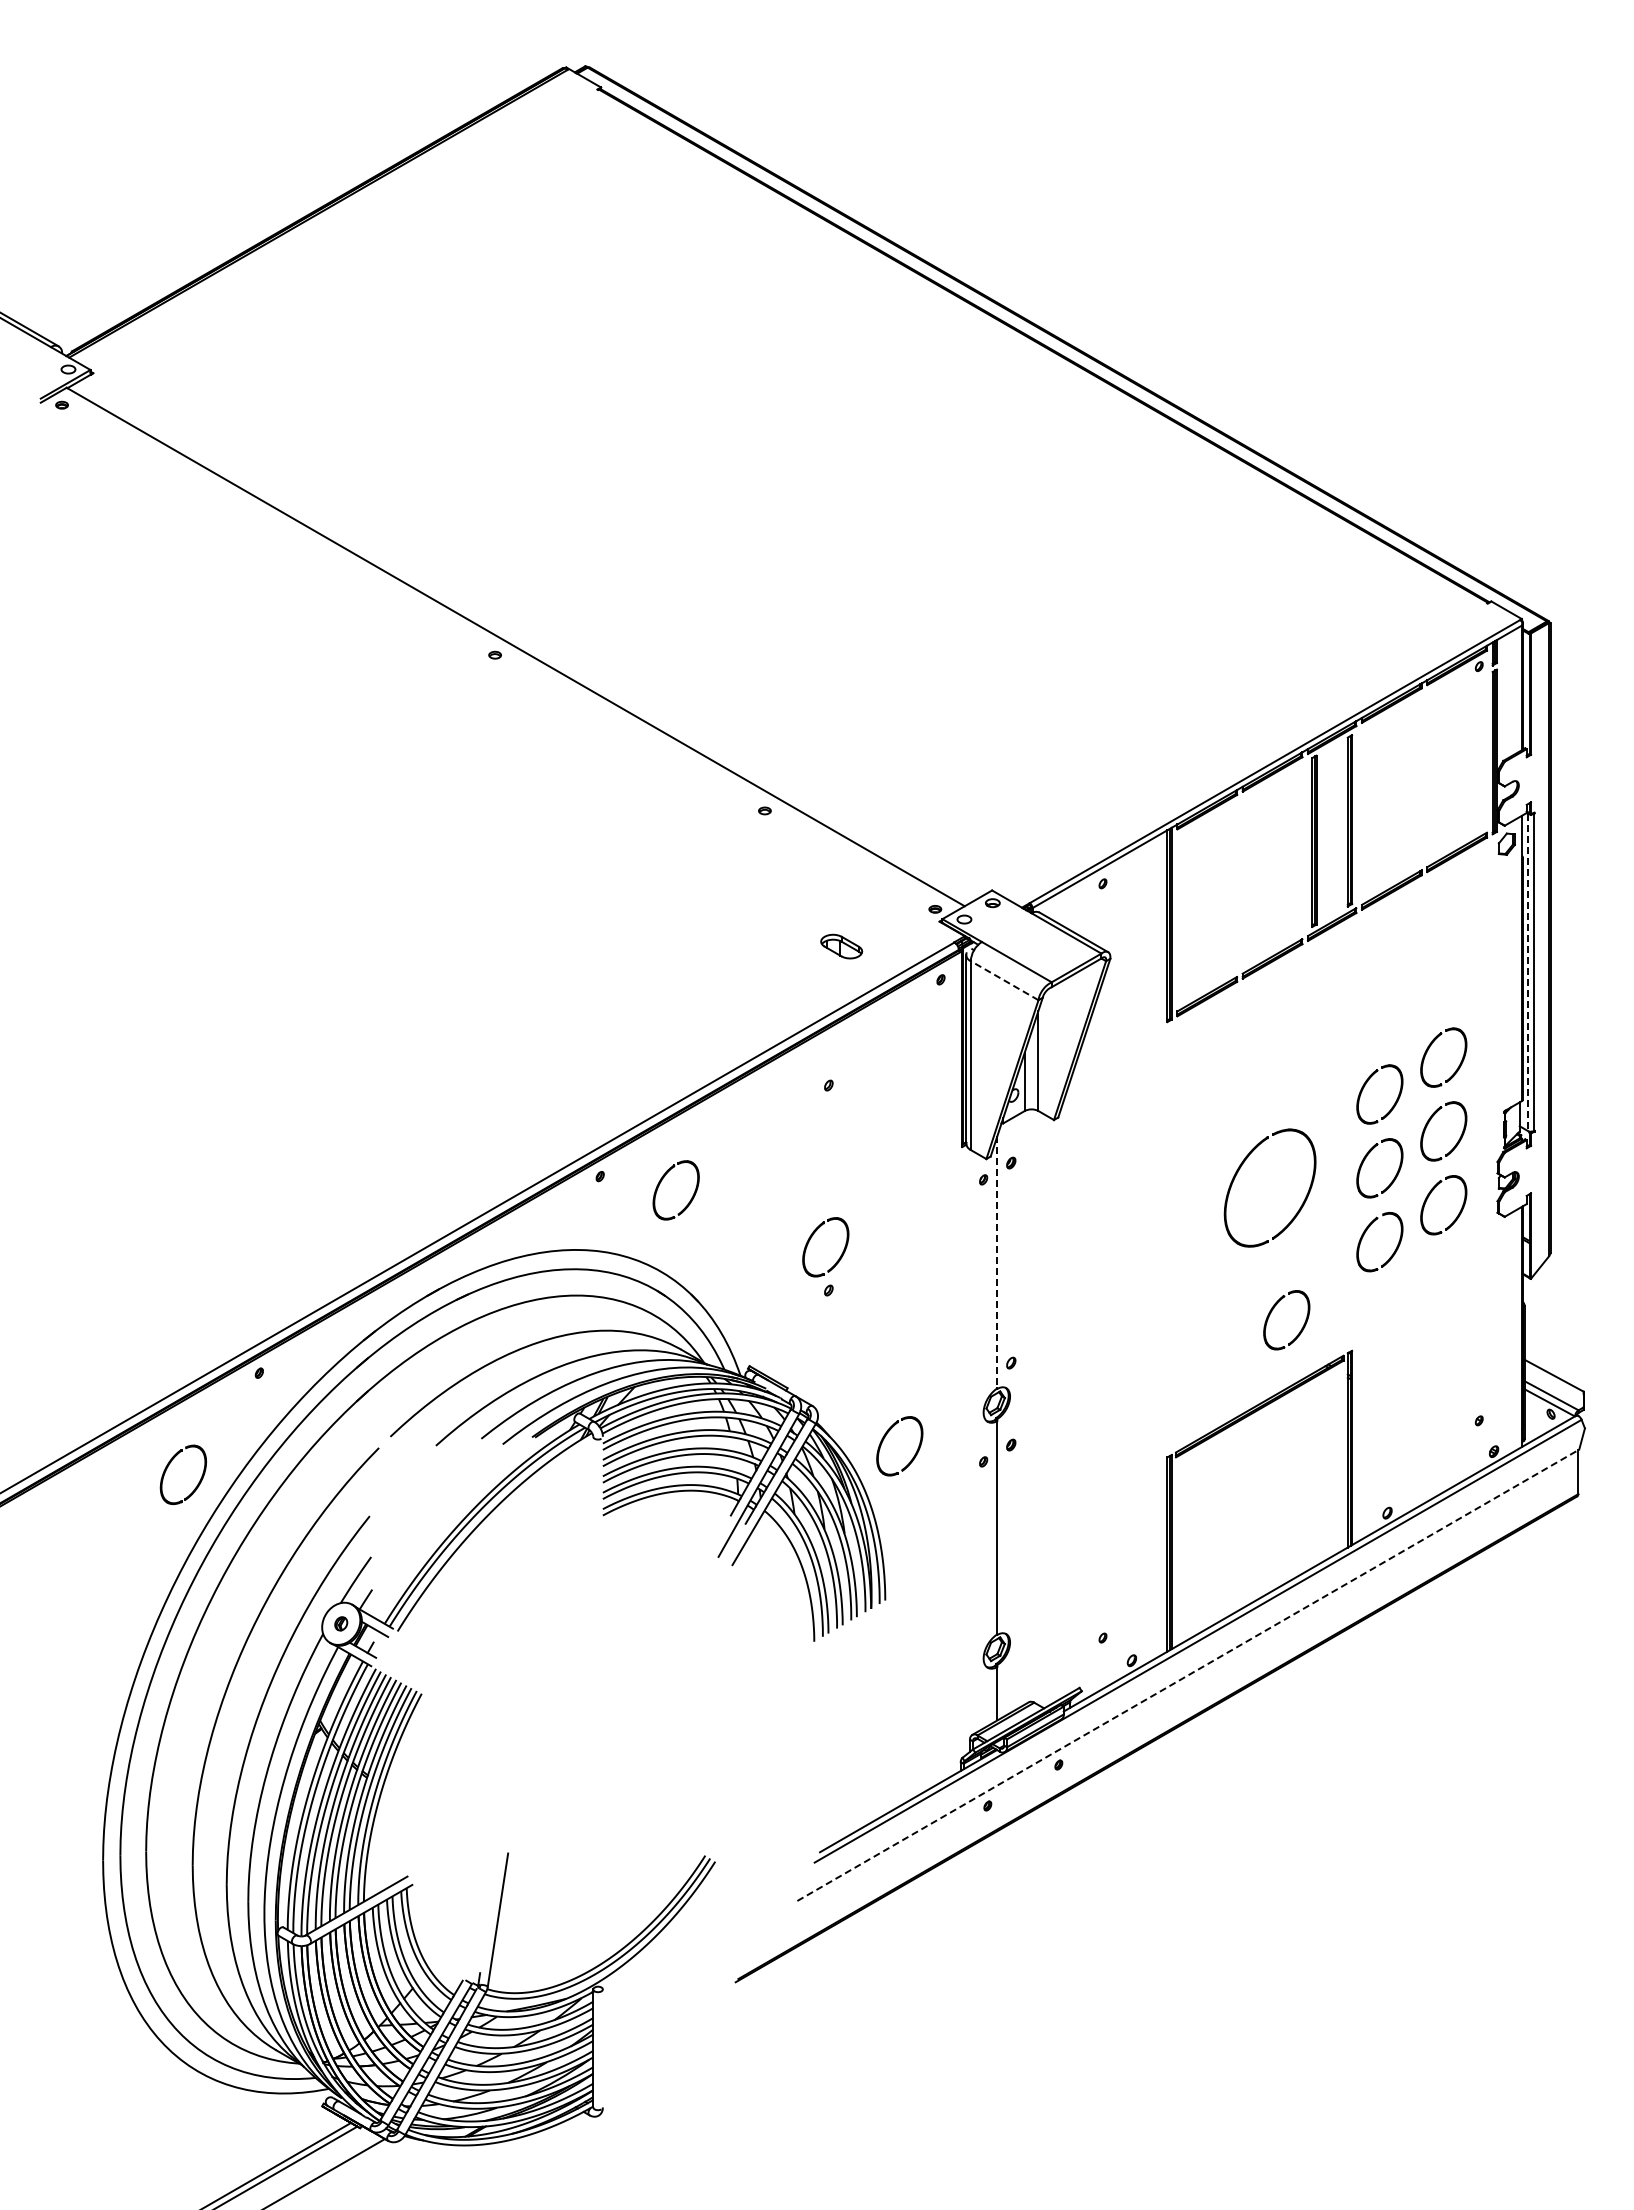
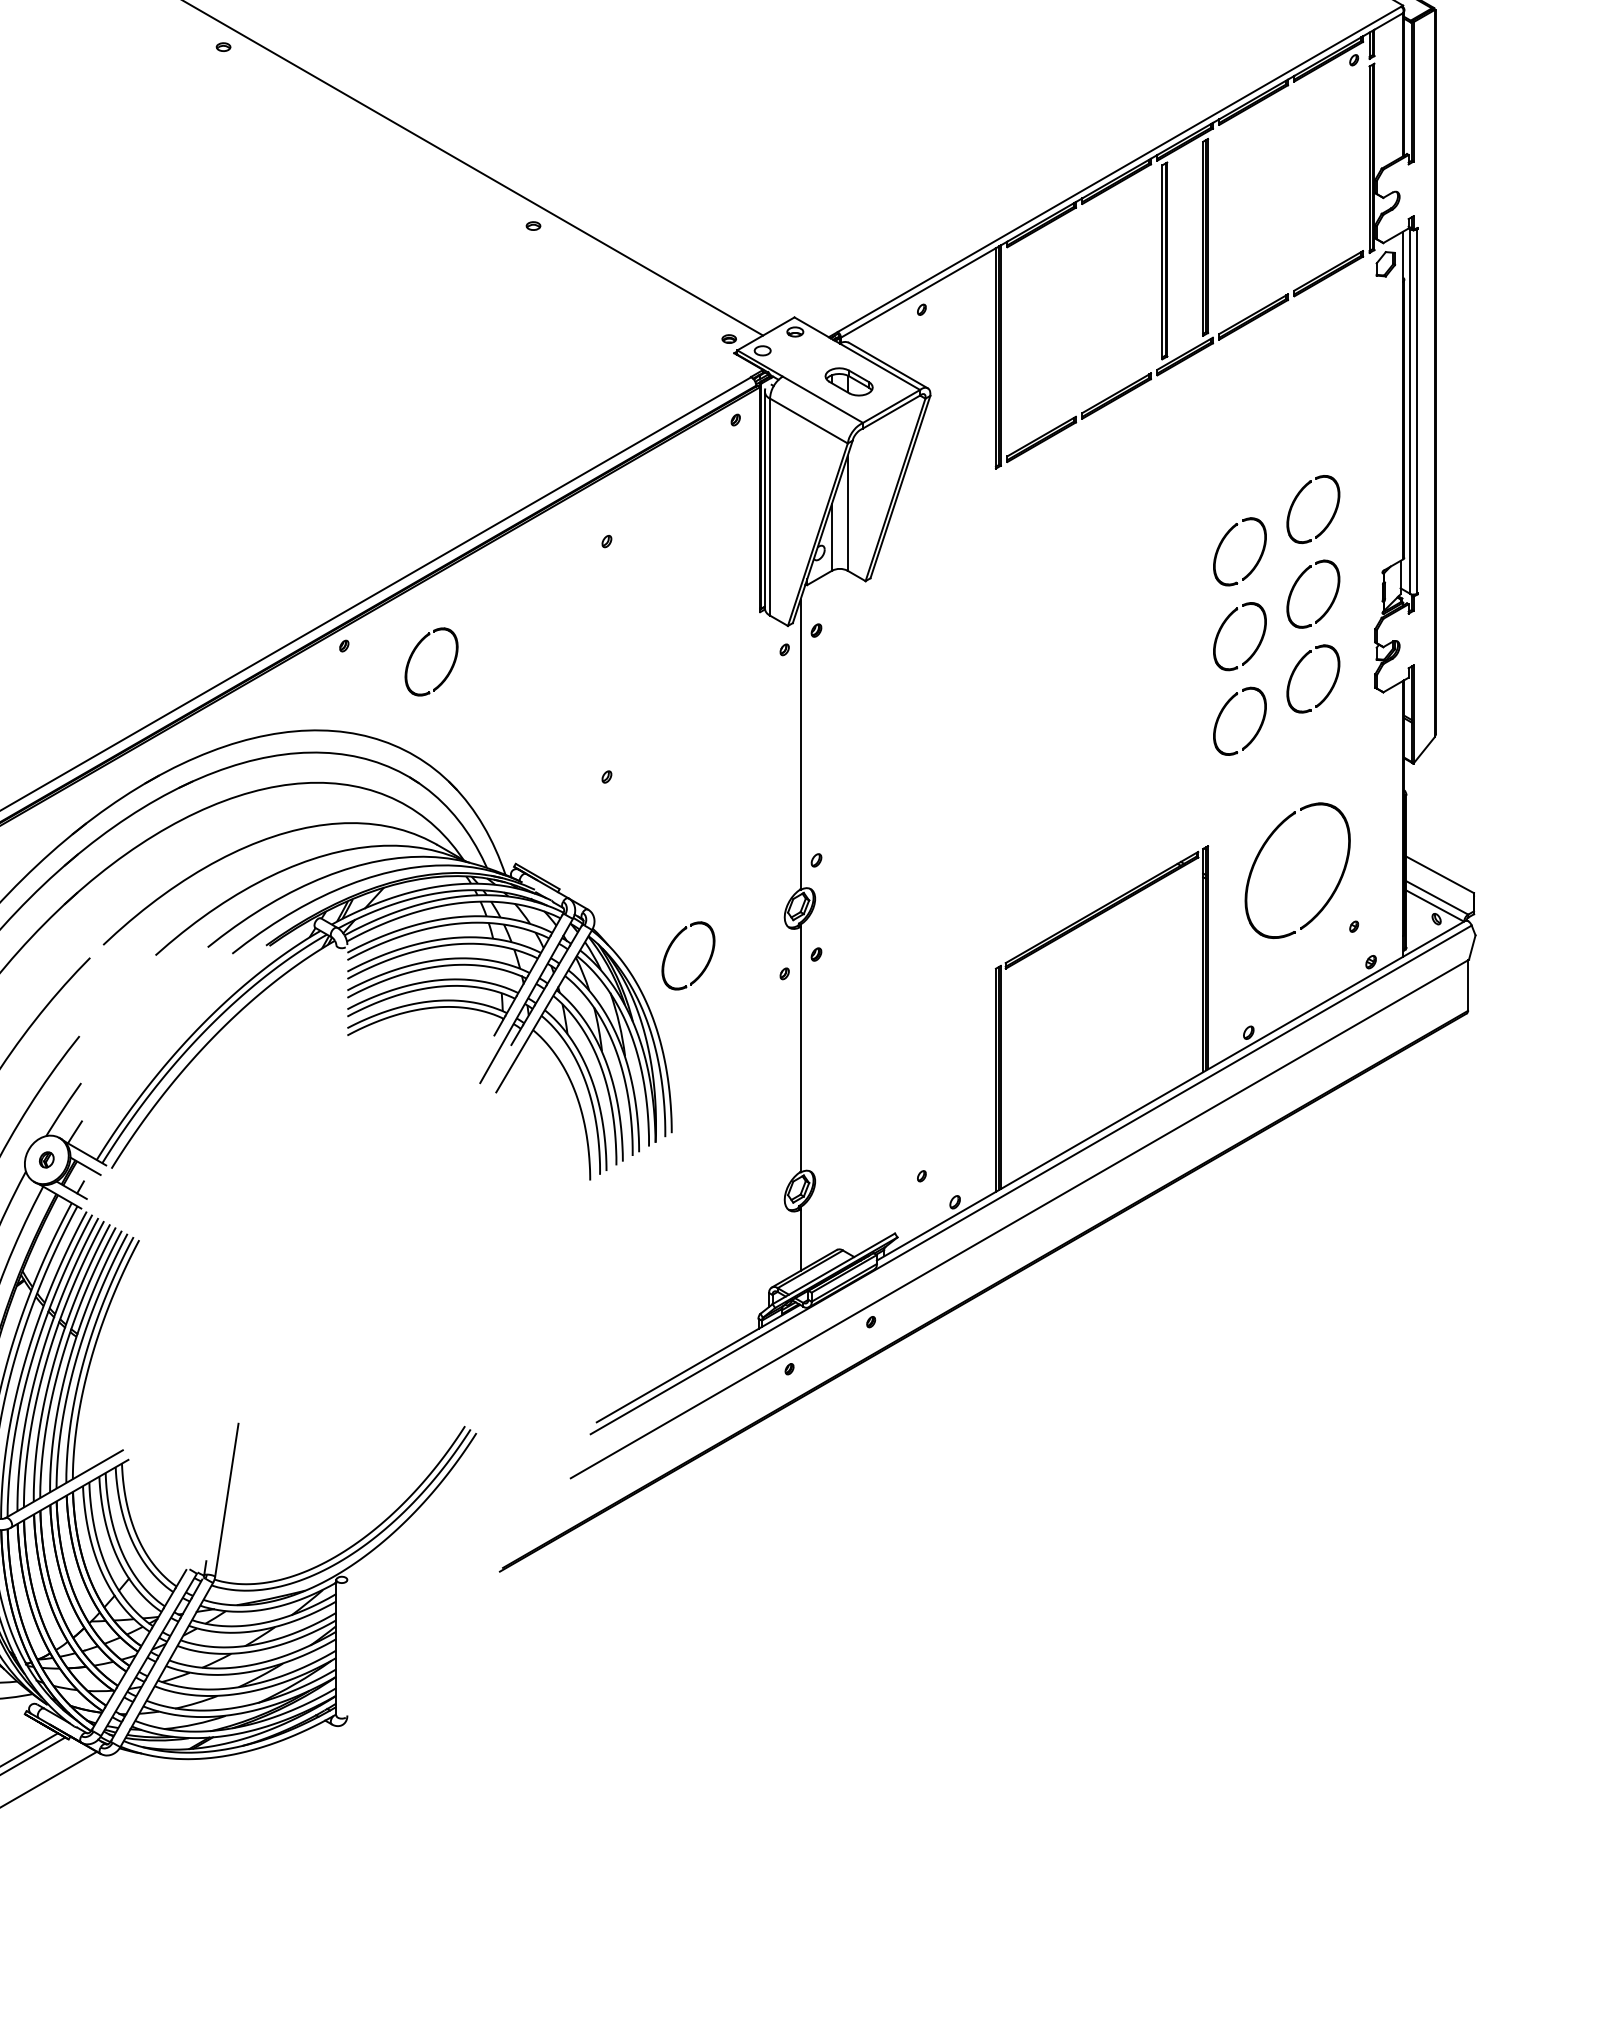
part: (841, 946) -> (848, 381), moved
line: (1528, 972) -> (1410, 411), dashed -> solid
line: (1004, 980) -> (808, 420), dashed -> solid
part: (1241, 1167) -> (1264, 847), moved
part: (810, 1240) -> (585, 719), removed
line: (997, 1262) -> (800, 744), dashed -> solid
part: (1271, 1313) -> (1115, 803), removed
line: (1188, 1675) -> (1020, 1219), dashed -> solid

